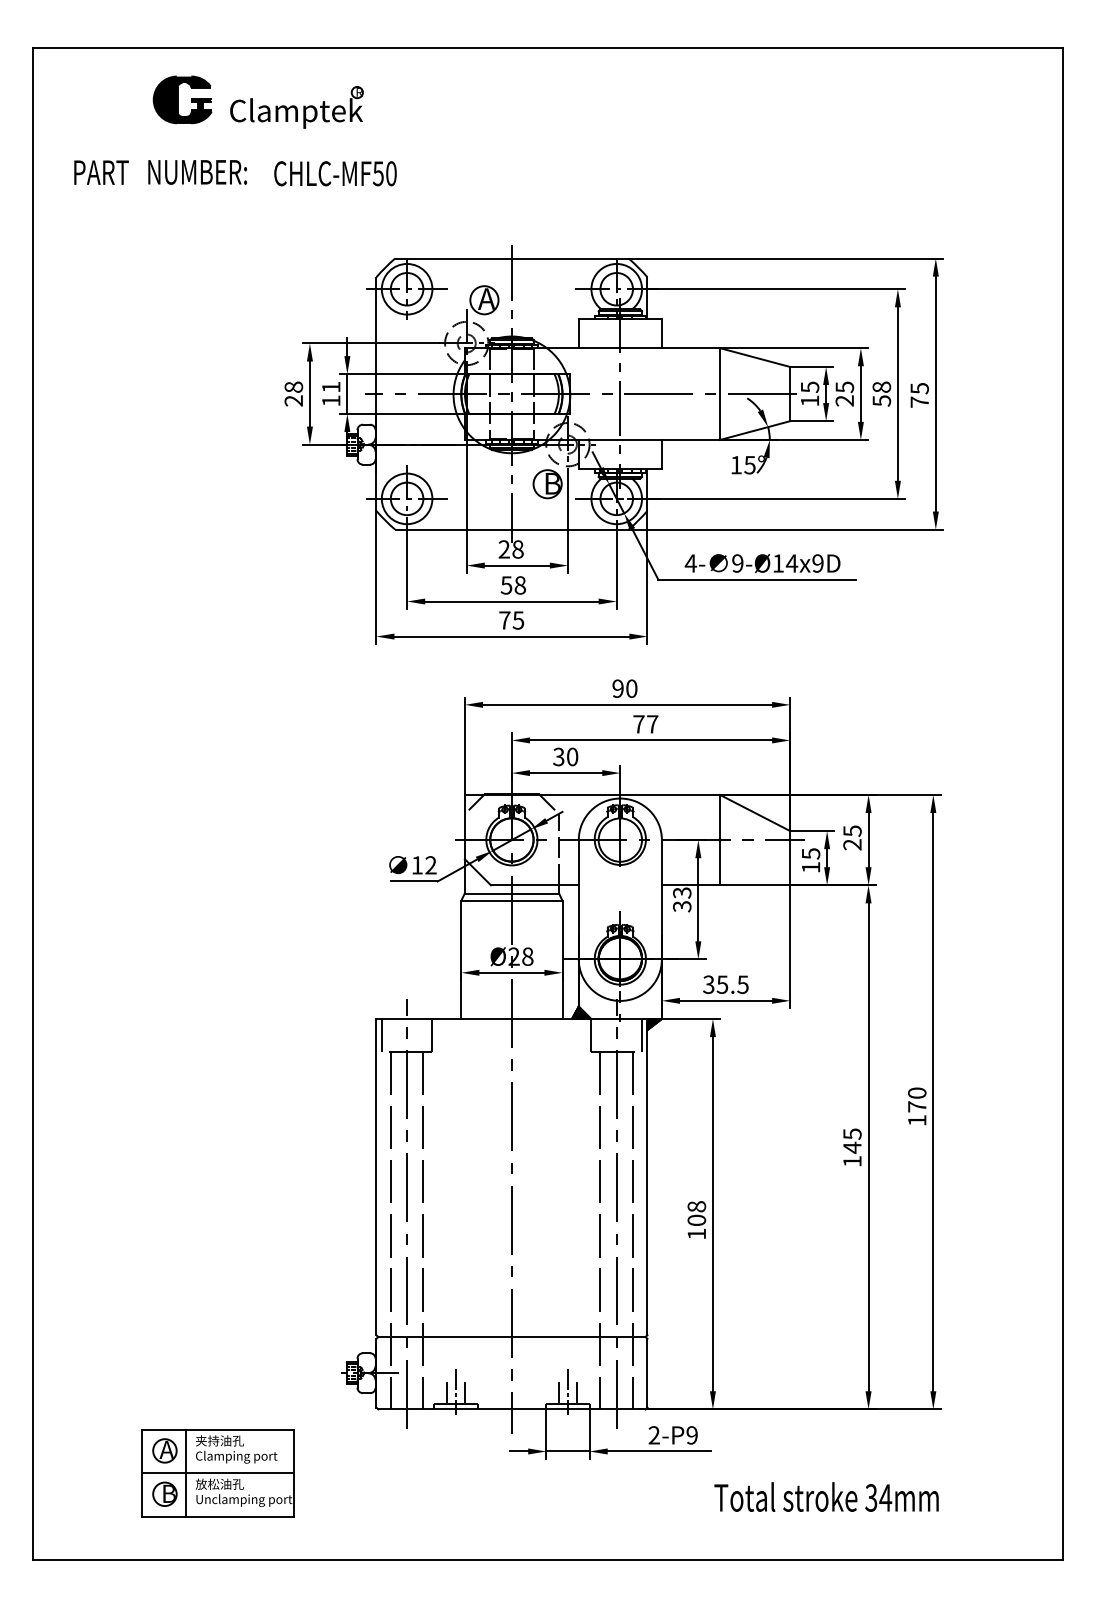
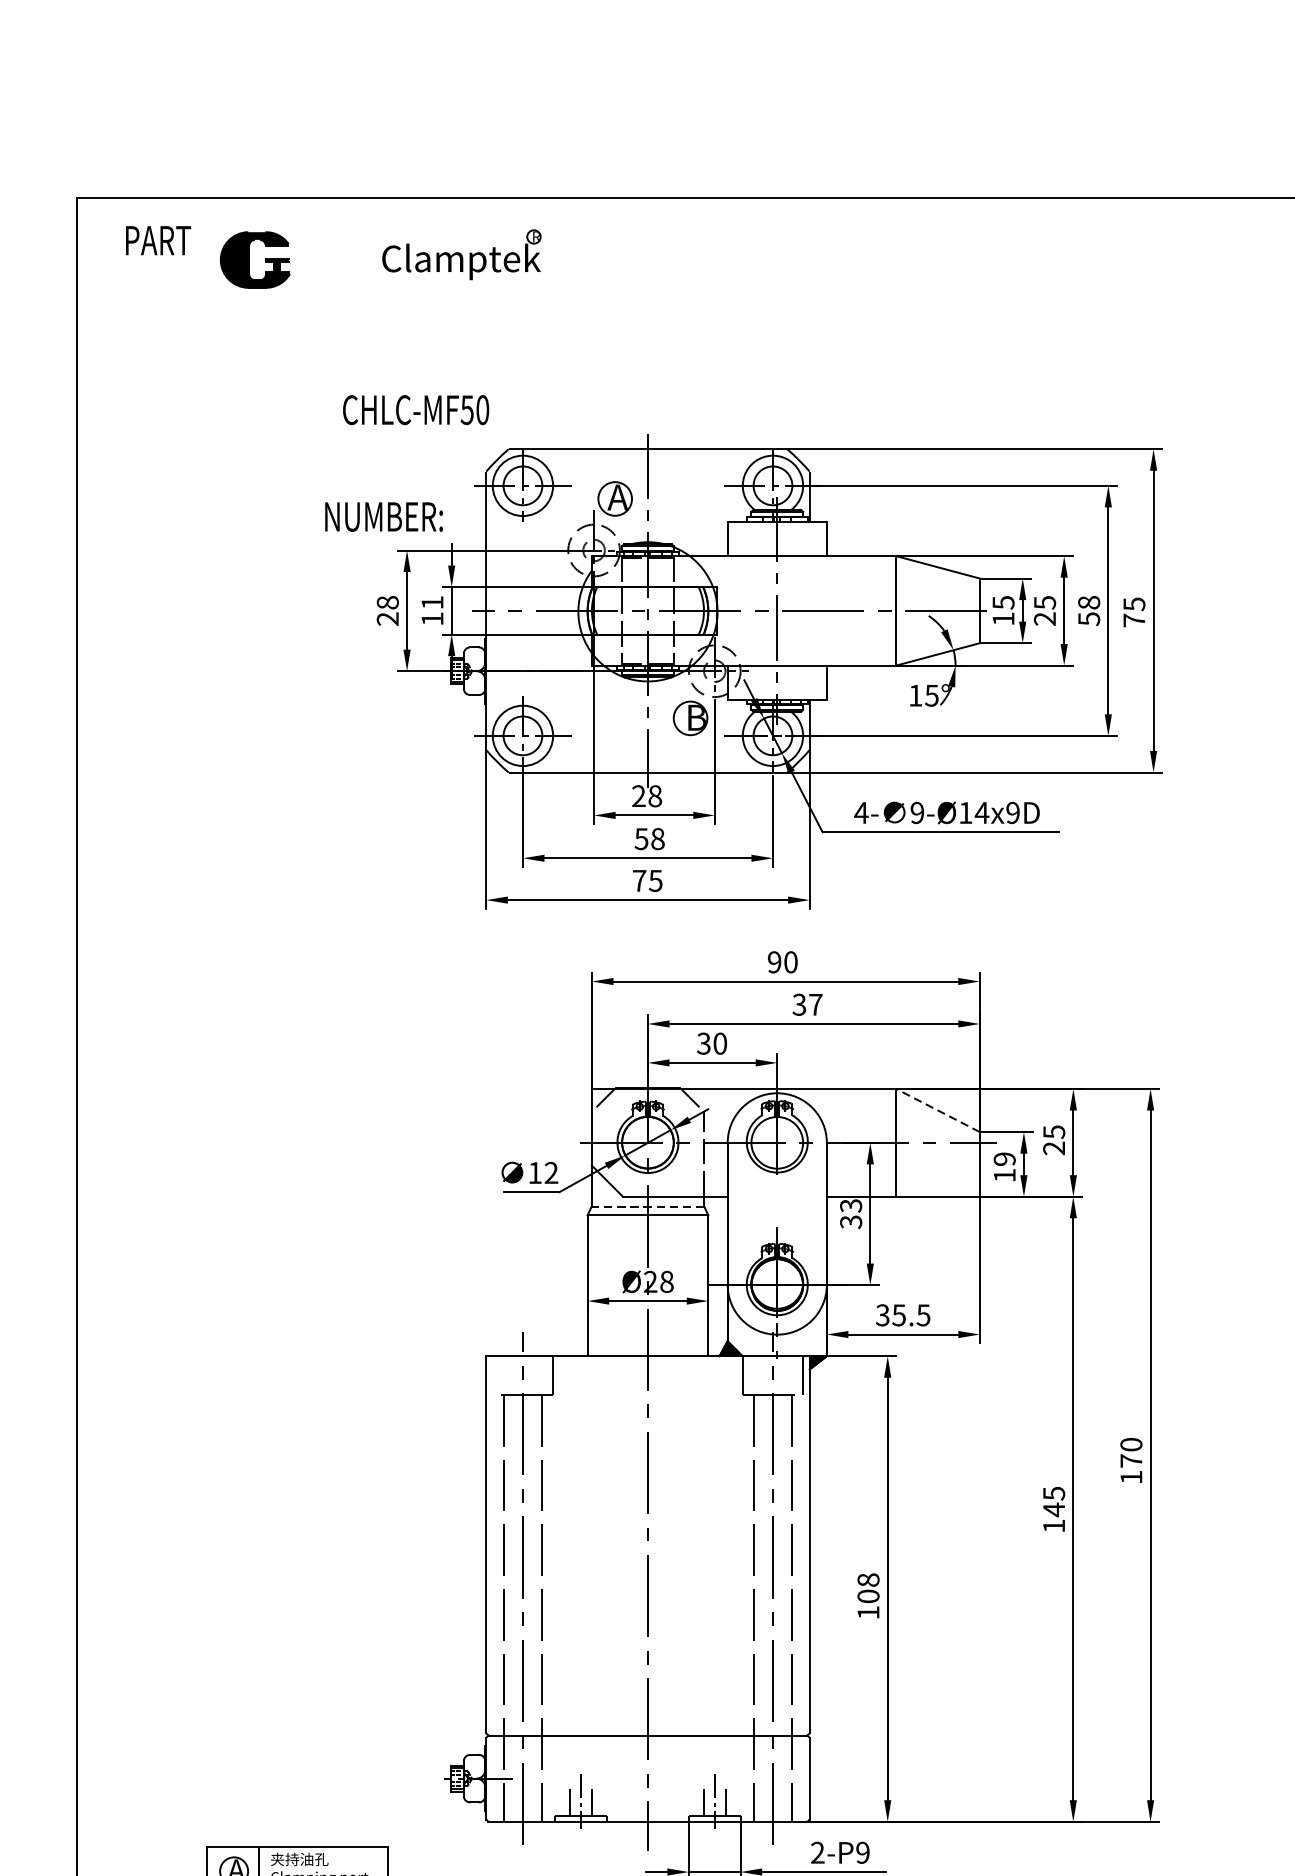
part: (296, 107) -> (461, 254), moved
text: (101, 172) -> (158, 240), moved
text: (197, 172) -> (383, 517), moved
text: (335, 173) -> (416, 409), moved
text: (638, 724) -> (798, 1004), 77 -> 37
line: (754, 812) -> (937, 1109), solid -> dashed
text: (810, 853) -> (1004, 1158), 15 -> 19
line: (511, 893) -> (647, 1206), solid -> dashed
line: (381, 1035) -> (492, 1375), removed

